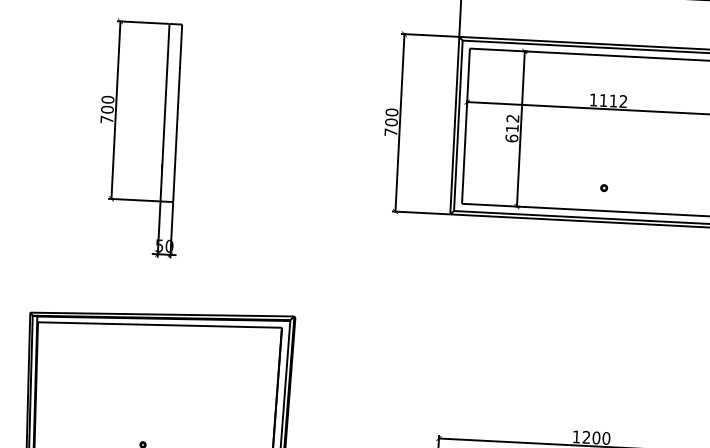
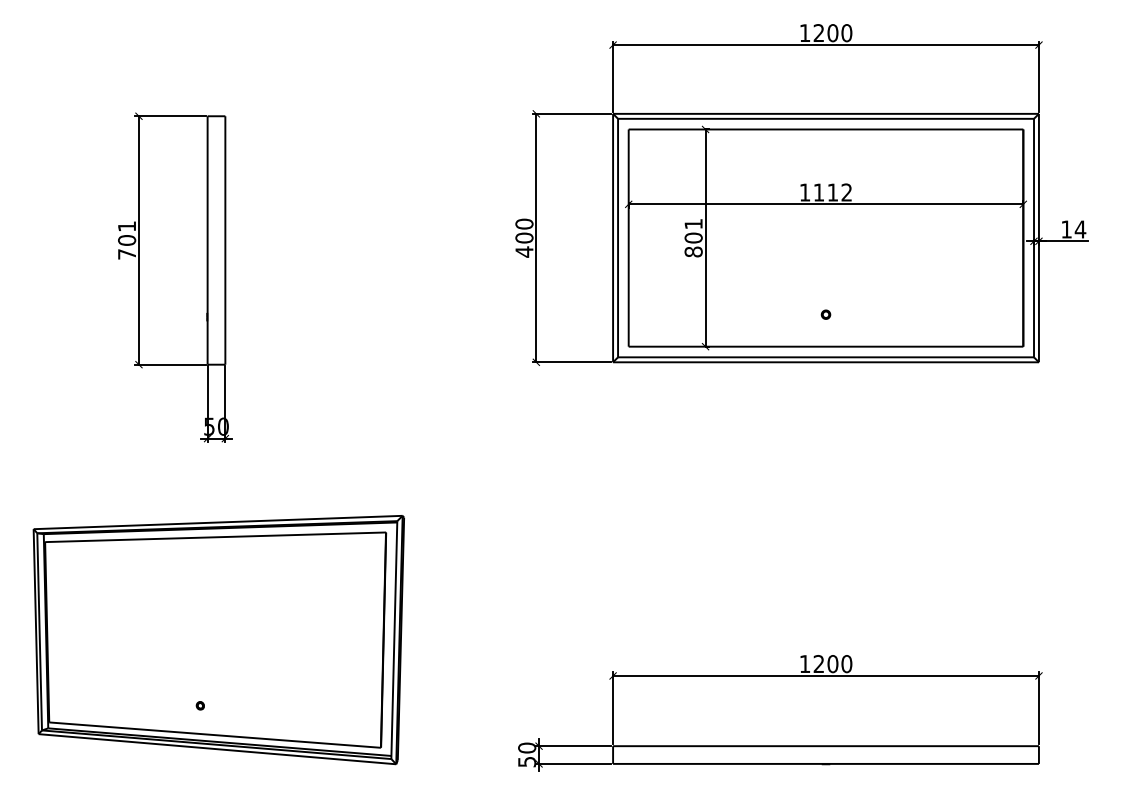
text: (108, 99) -> (127, 226), 700 -> 701
text: (512, 128) -> (693, 238), 612 -> 801
text: (391, 132) -> (524, 251), 700 -> 400

